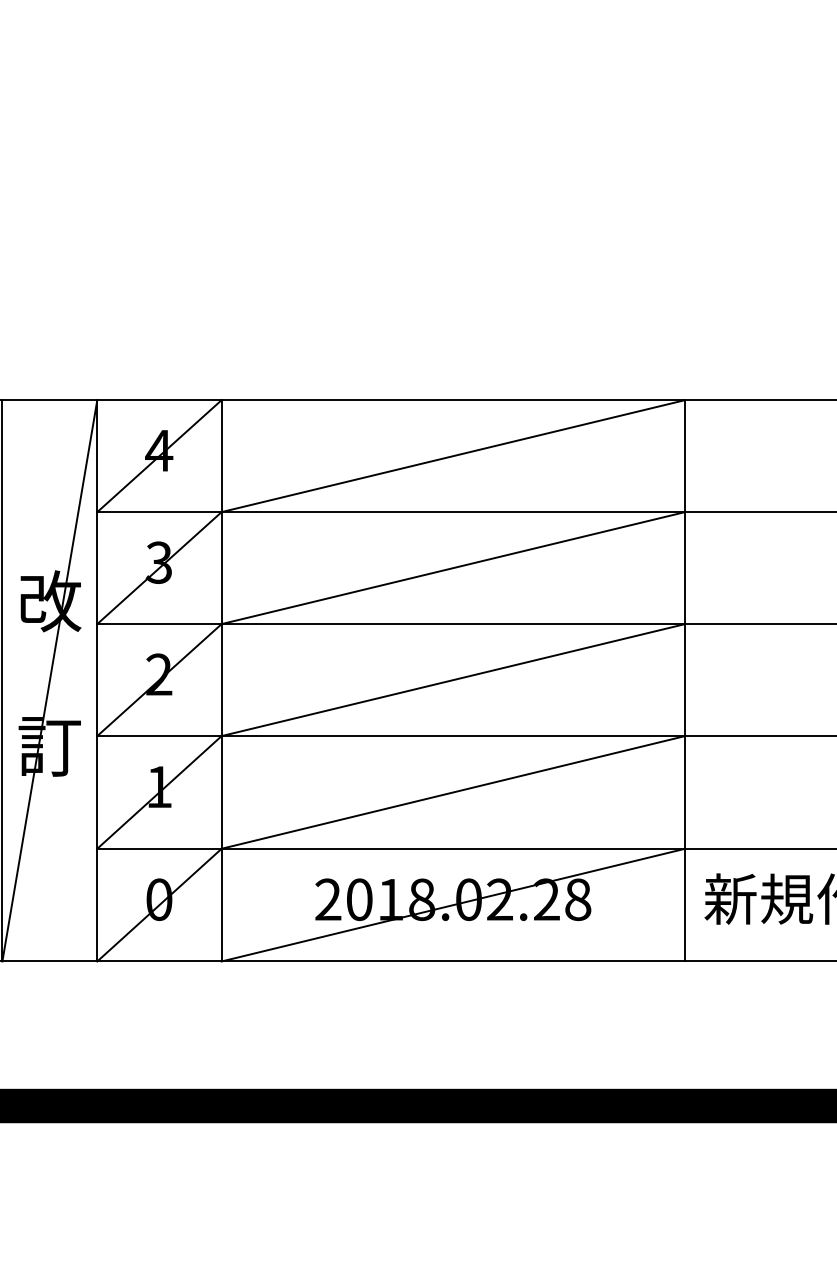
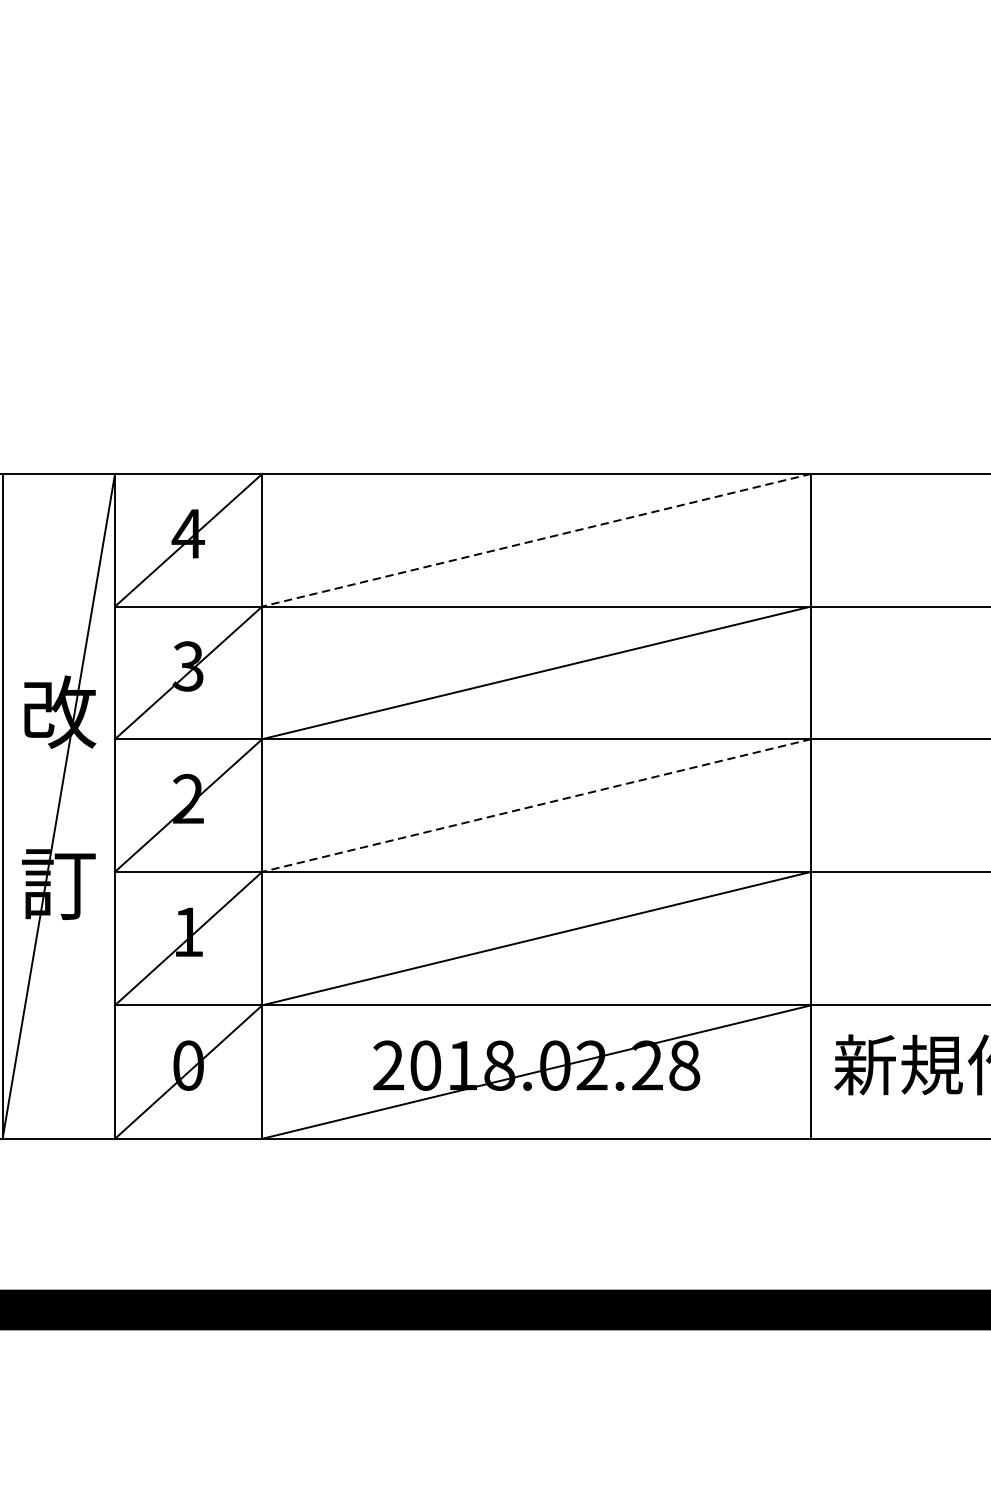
line: (452, 456) -> (535, 540), solid -> dashed
line: (452, 680) -> (535, 805), solid -> dashed

